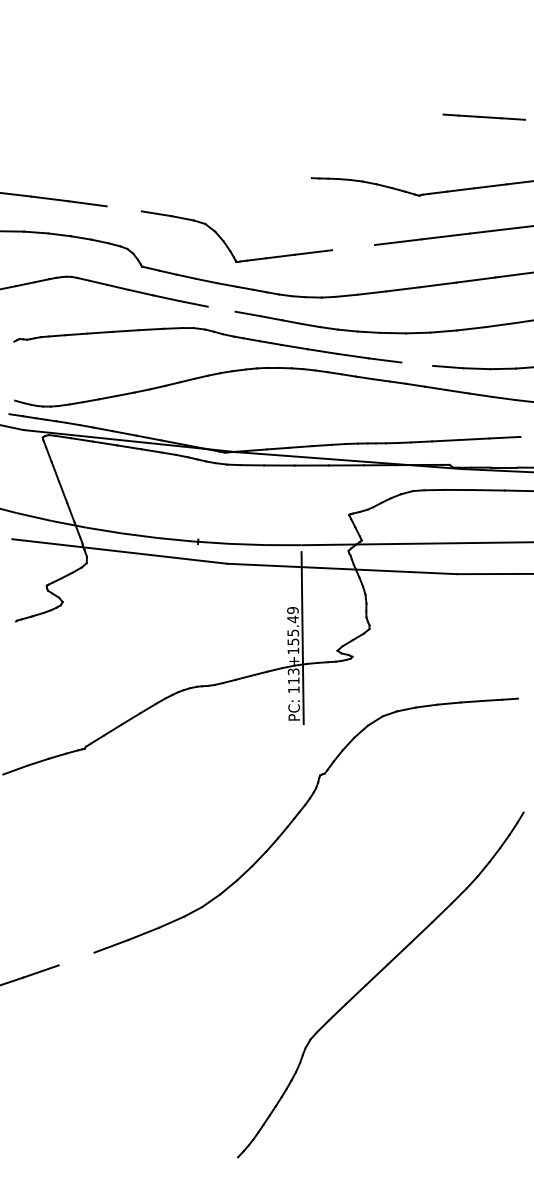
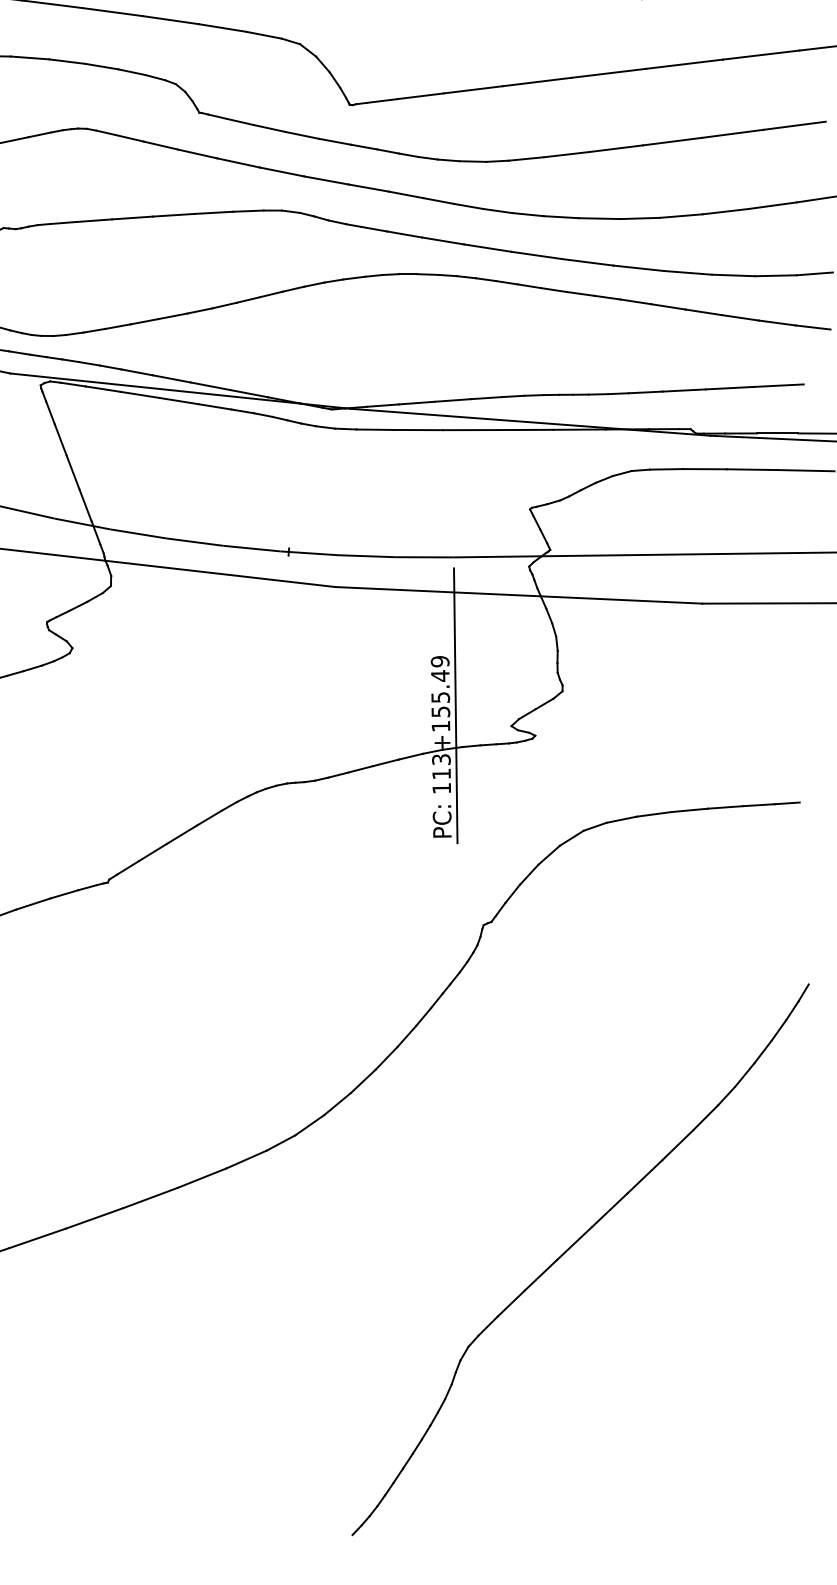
line: (123, 208) -> (169, 19), added
line: (353, 247) -> (536, 81), added
line: (221, 308) -> (326, 179), added
line: (417, 363) -> (639, 267), added
line: (76, 958) -> (94, 1217), added

